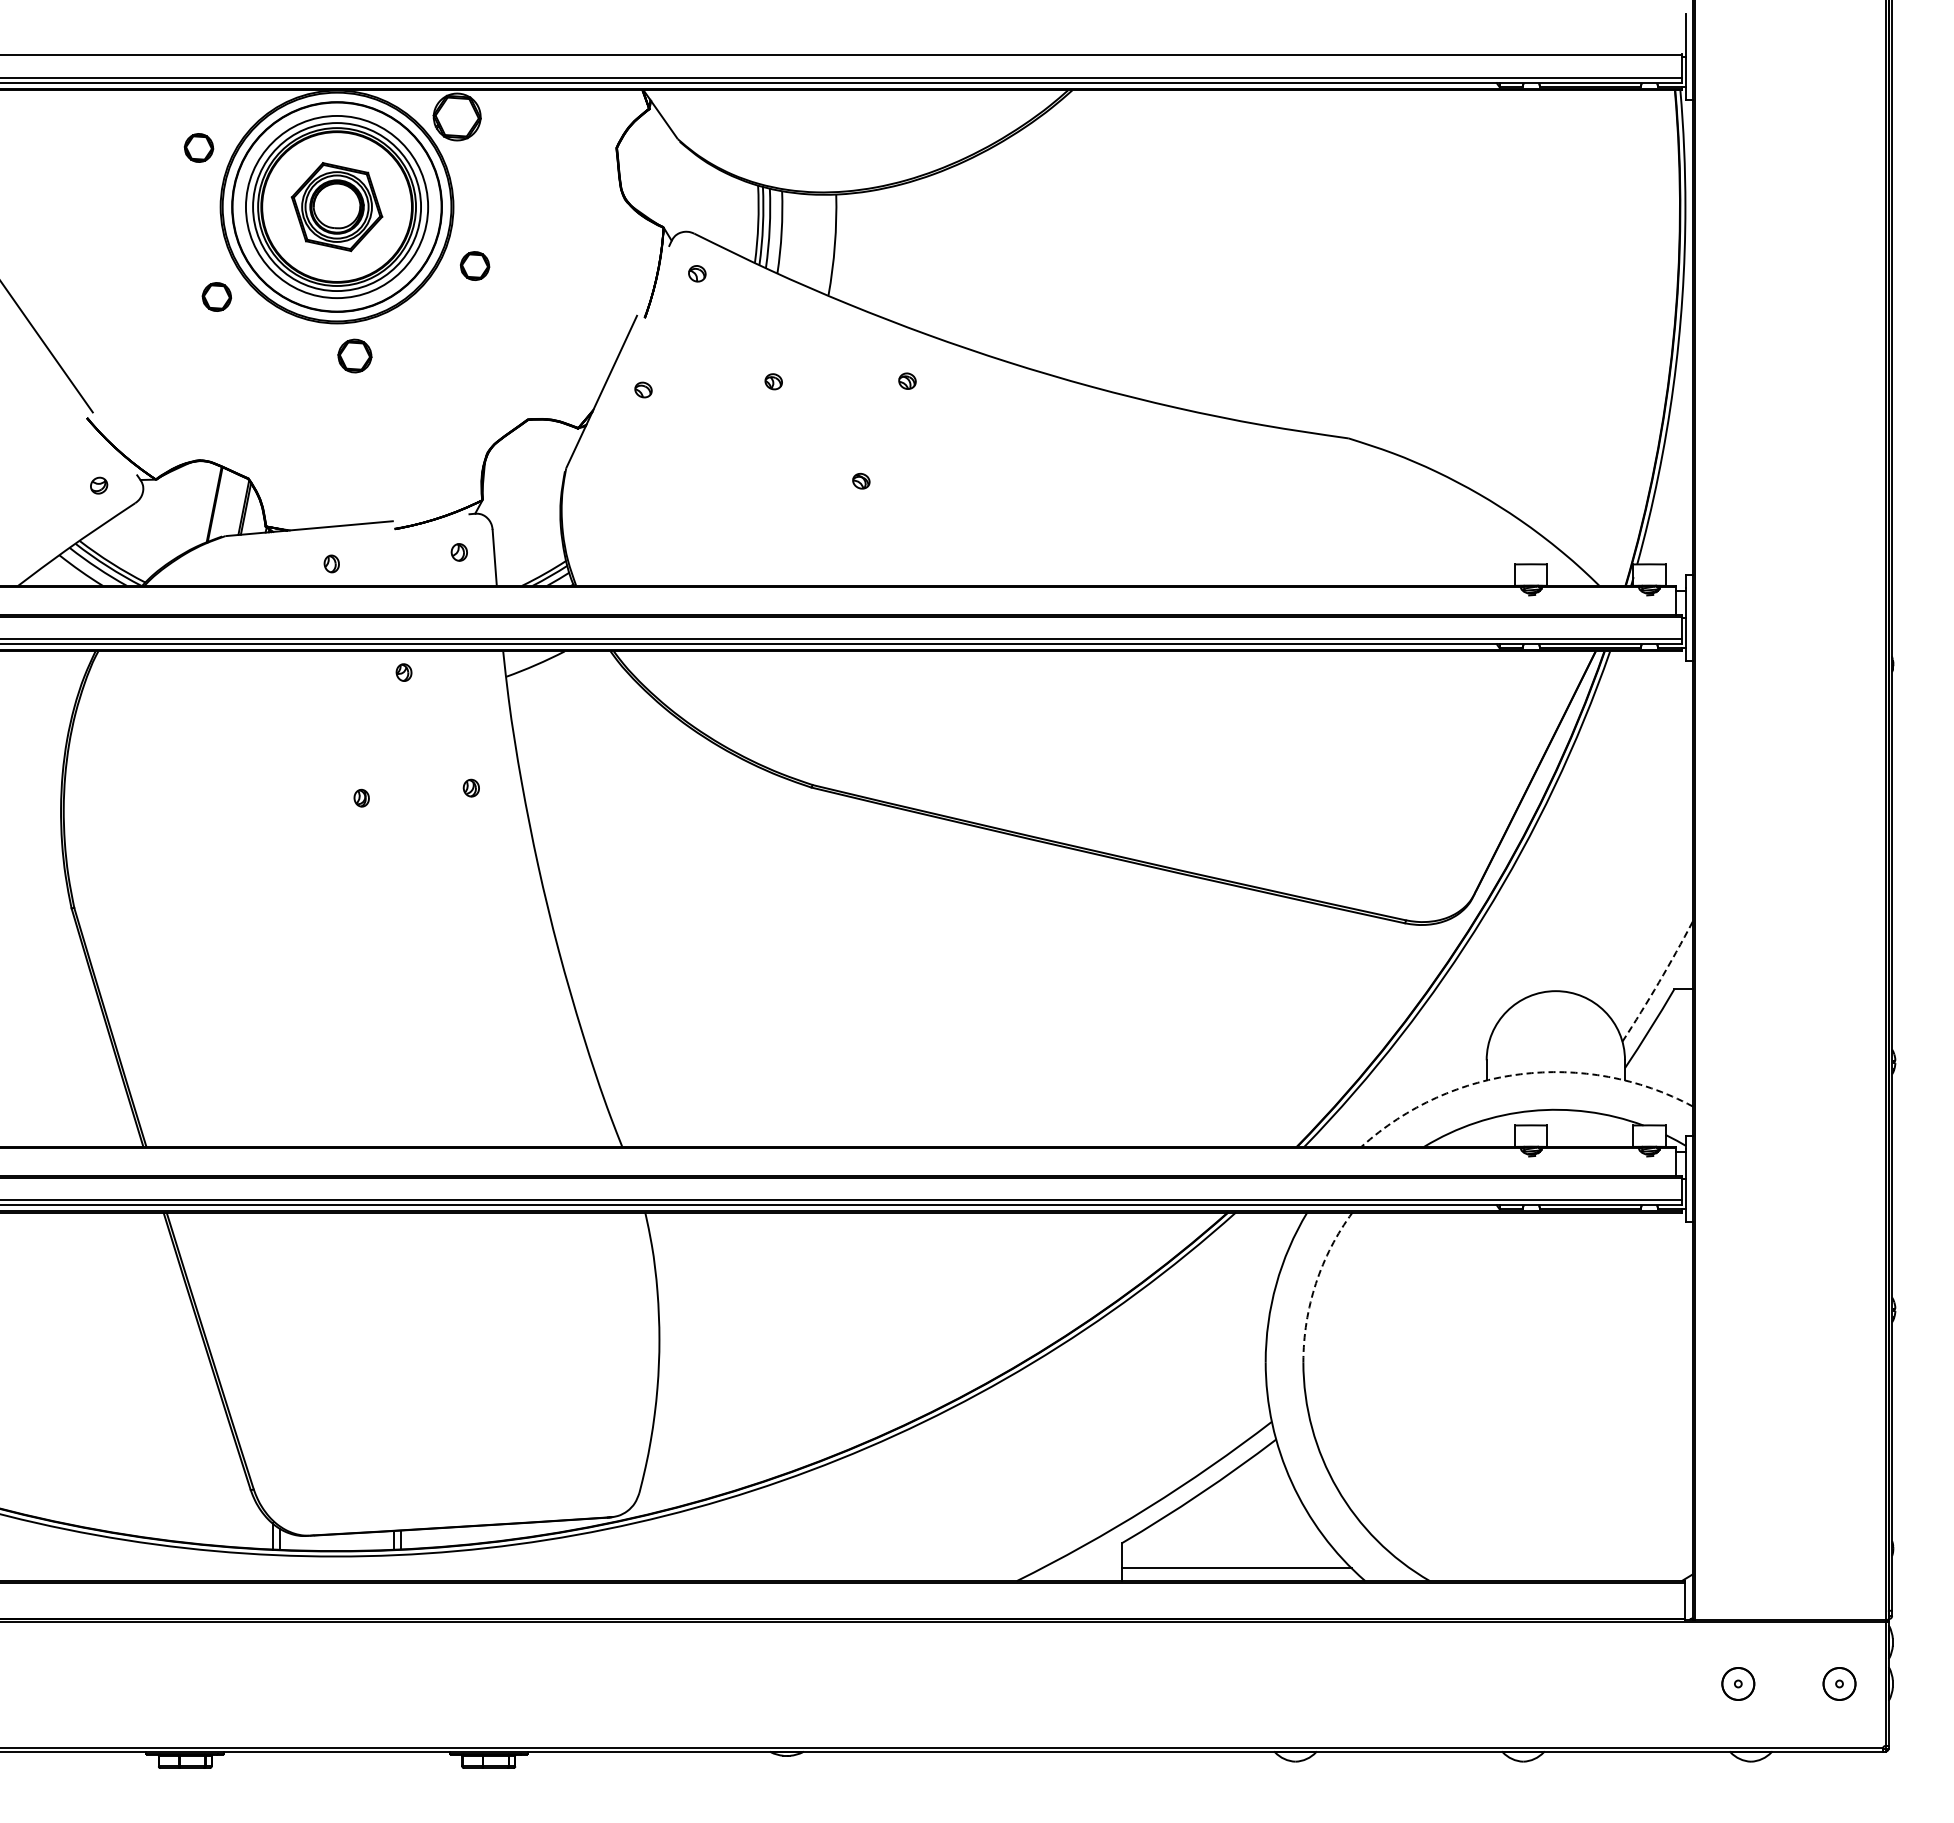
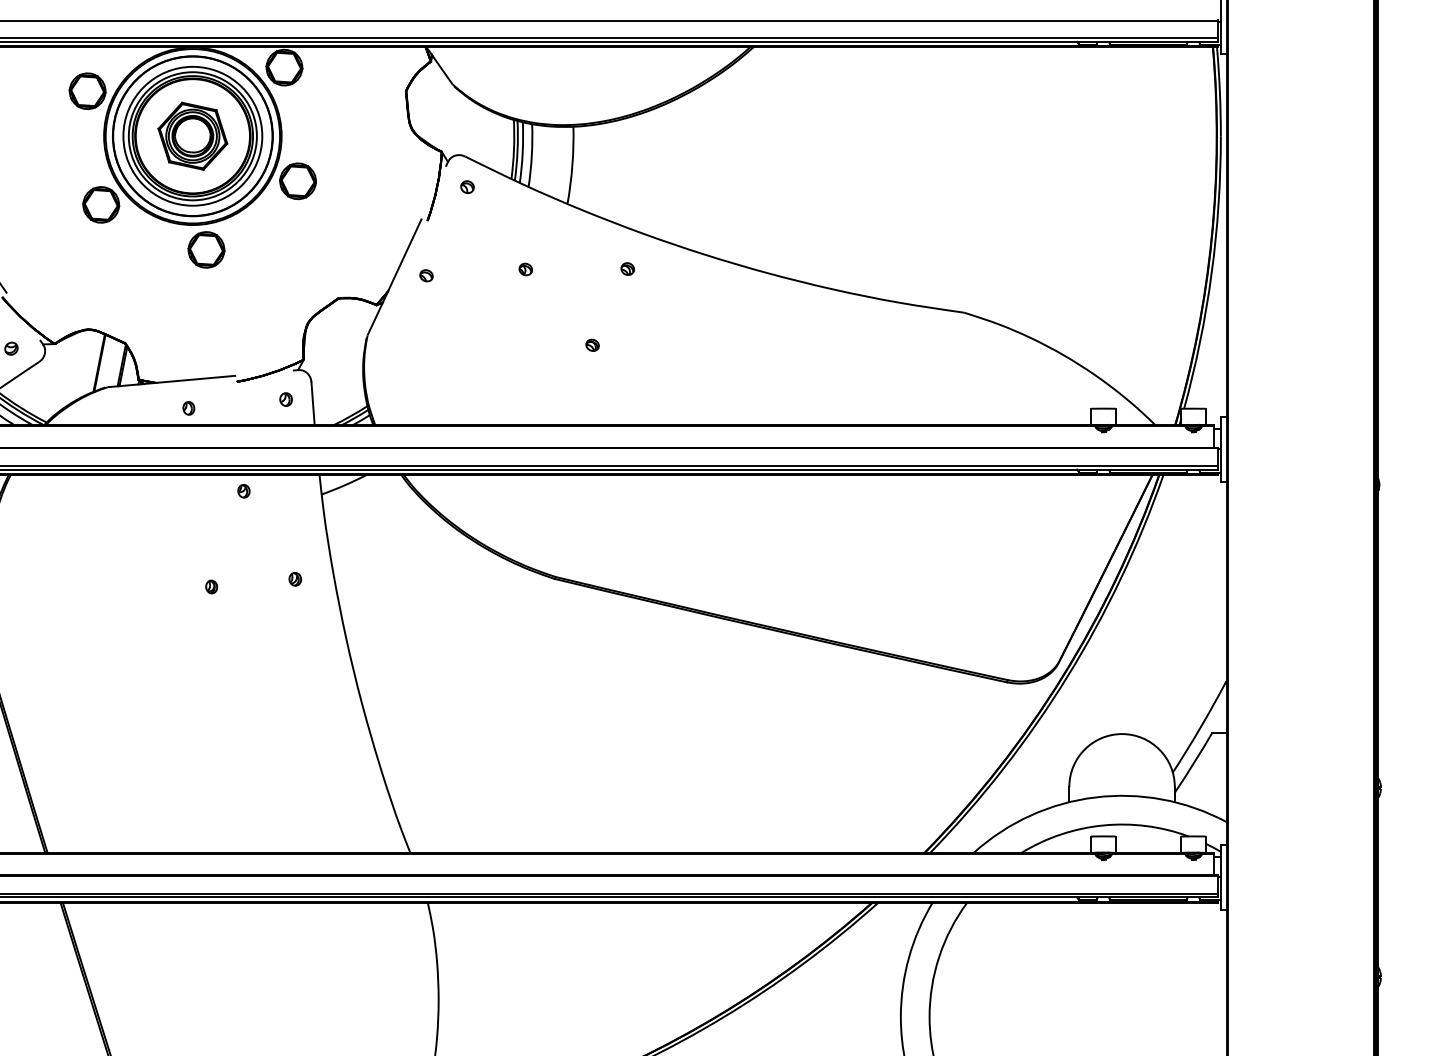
part: (198, 147) -> (87, 90), size x1.67
part: (474, 265) -> (297, 180), size x1.67
part: (216, 296) -> (100, 204), size x1.67
part: (354, 355) -> (206, 249), size x1.43
arc: (1658, 982) -> (1200, 727), dashed -> solid
arc: (1520, 1074) -> (1095, 797), dashed -> solid
arc: (1316, 1283) -> (939, 956), dashed -> solid

